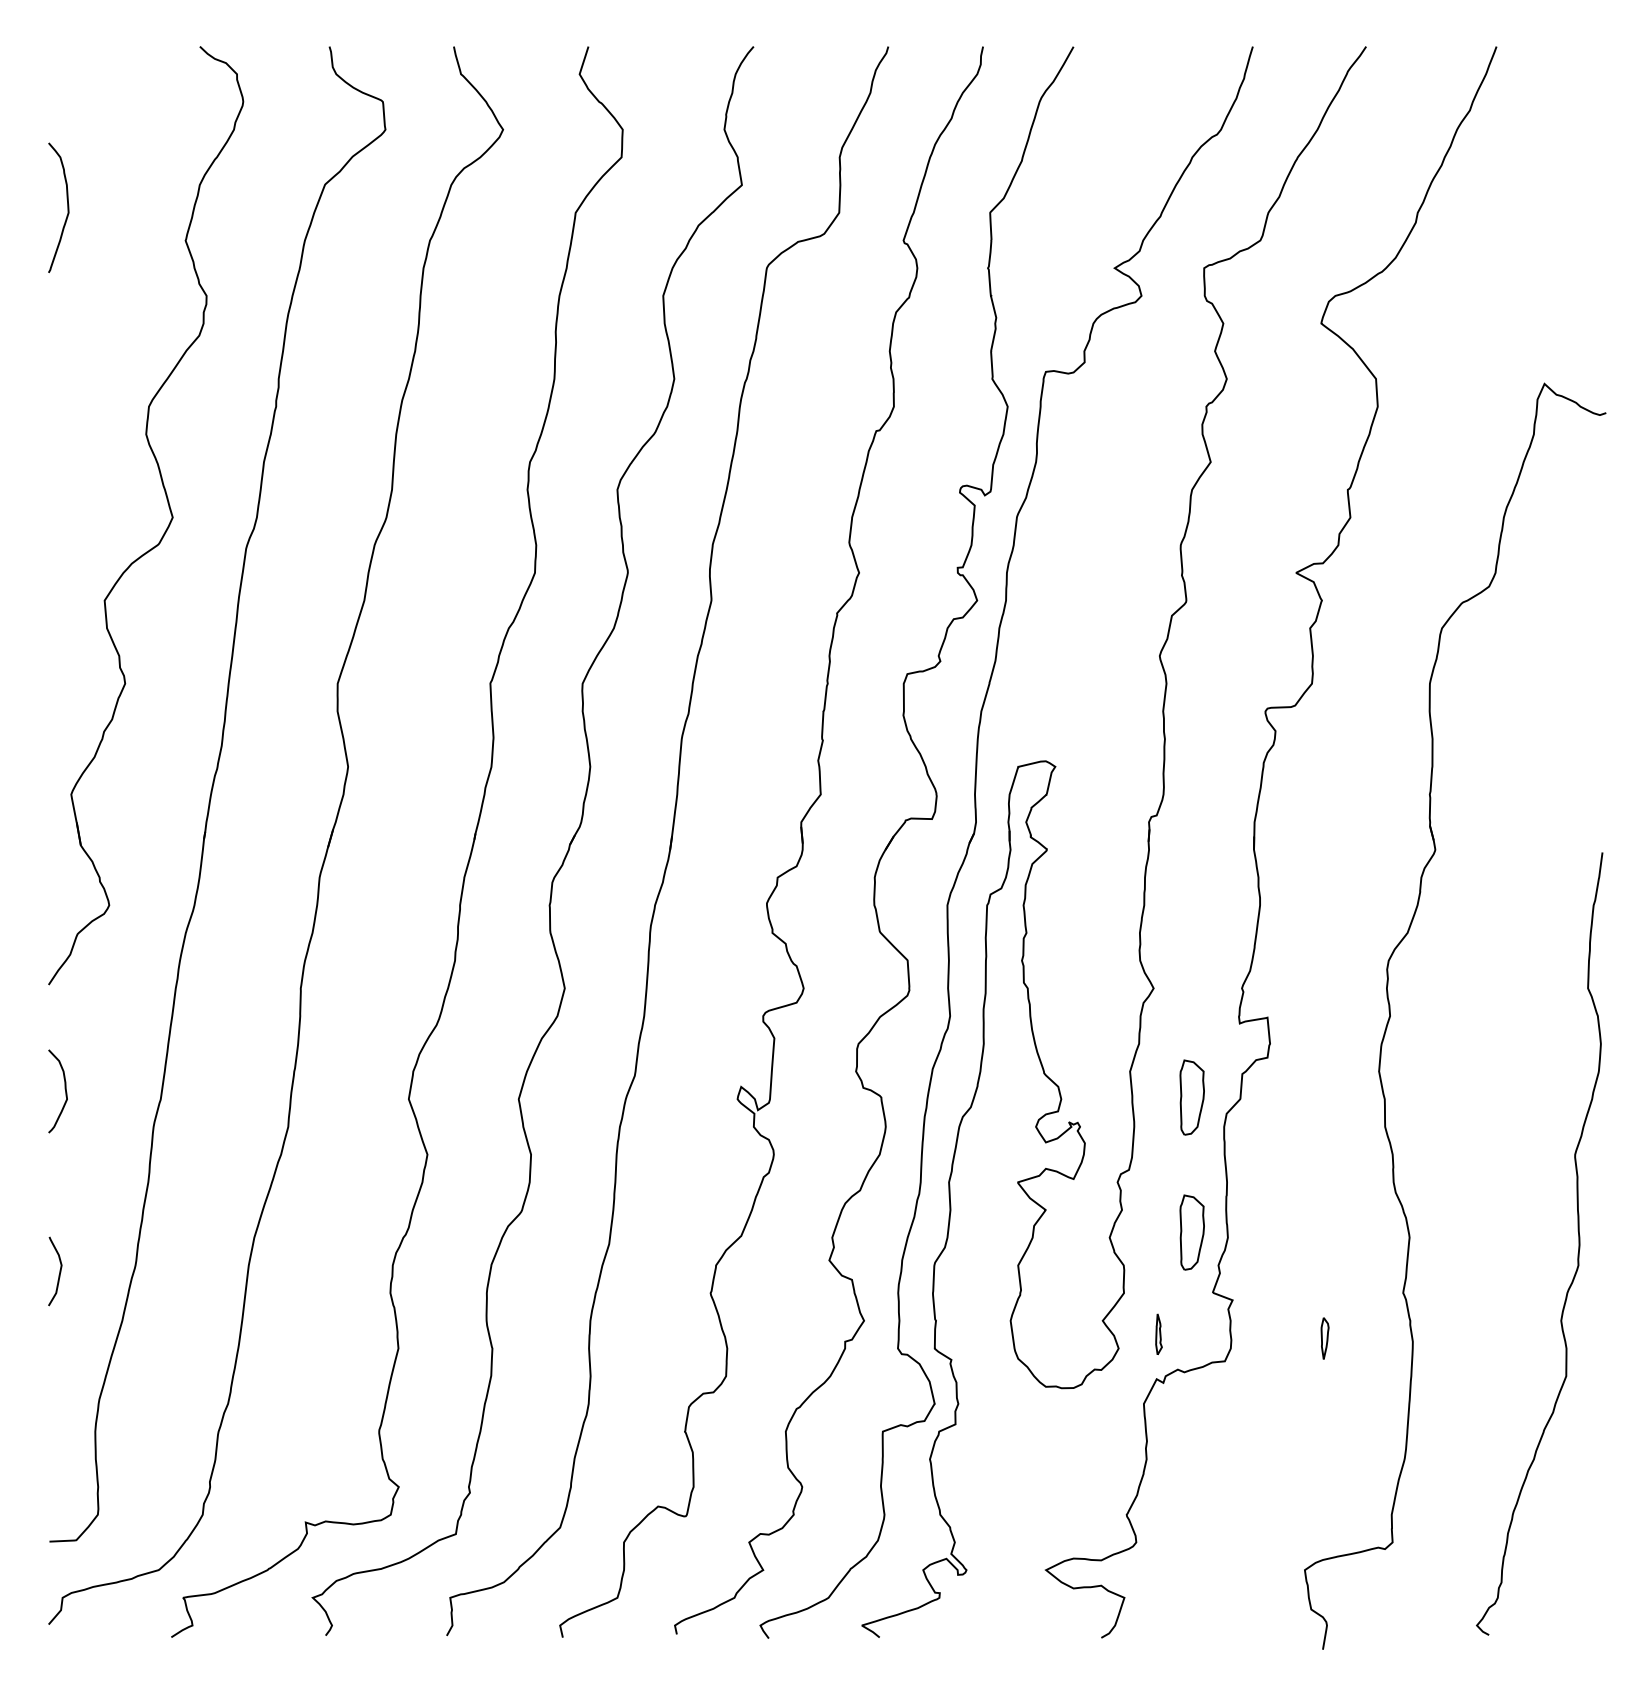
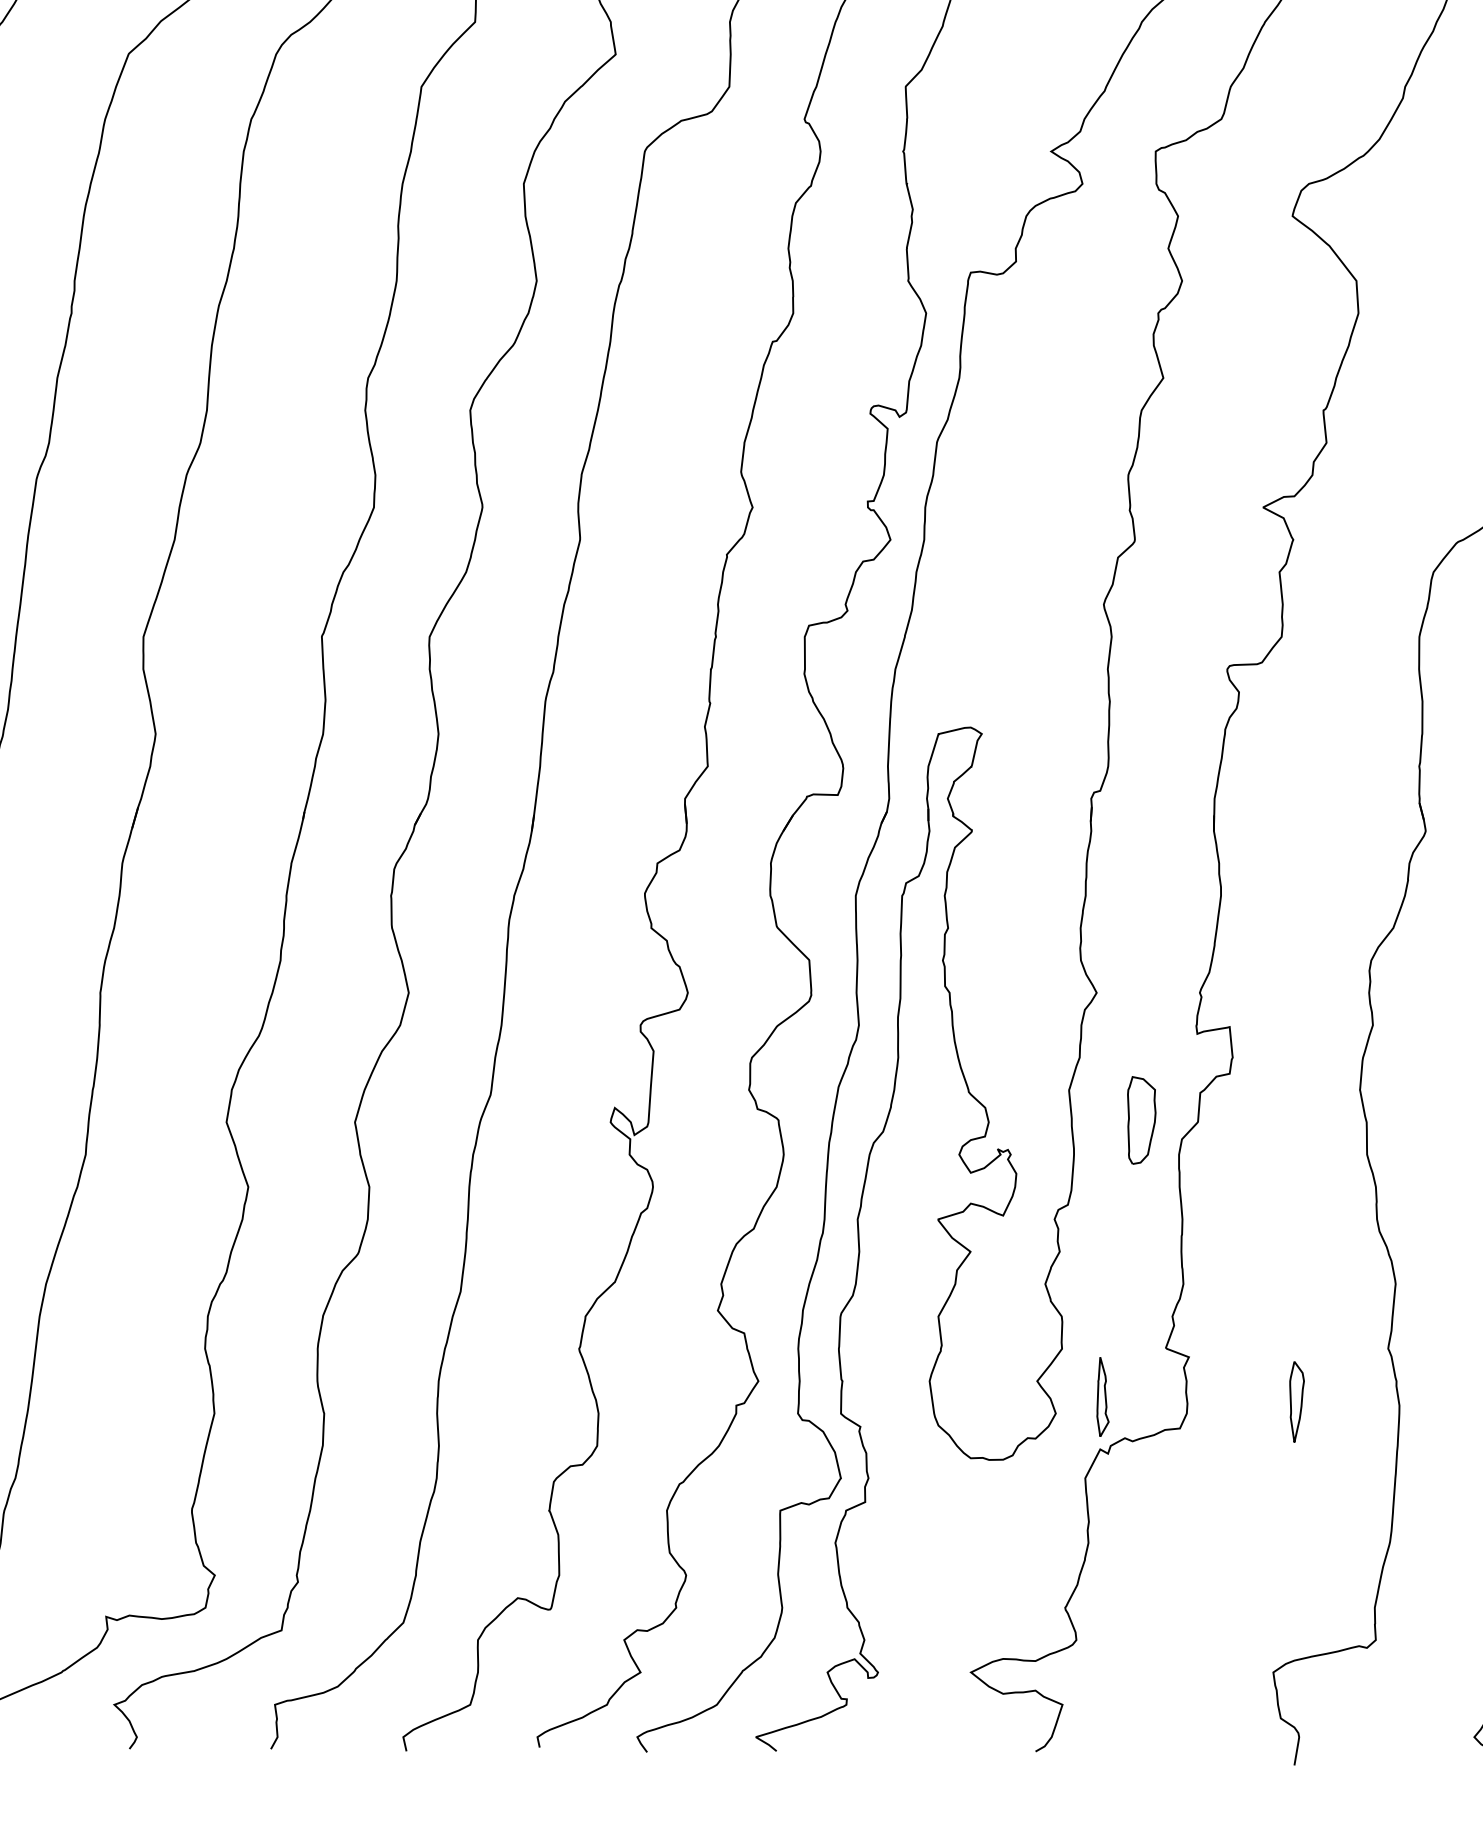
part: (1191, 1232) -> (1140, 1278), removed
part: (1158, 1334) -> (1102, 1397), size x1.67
part: (1324, 1338) -> (1296, 1401), size x1.67

